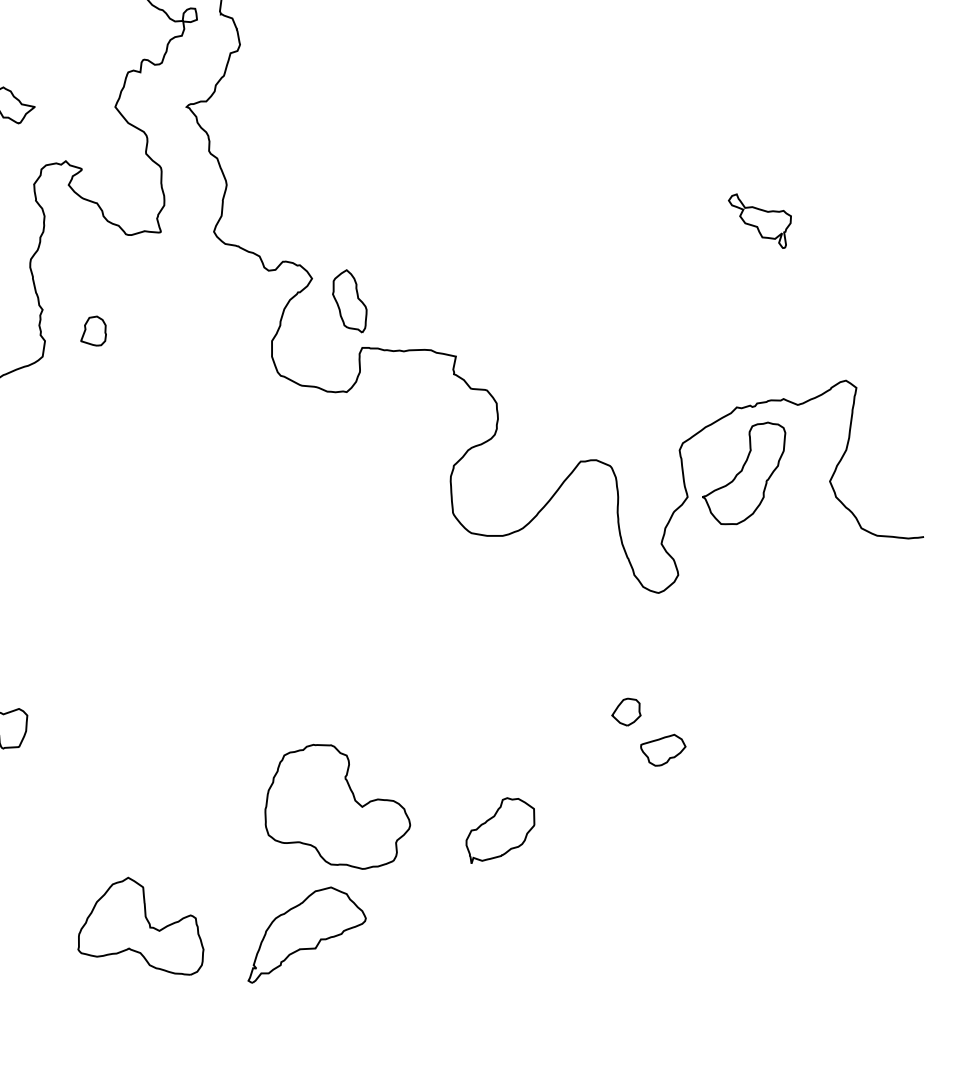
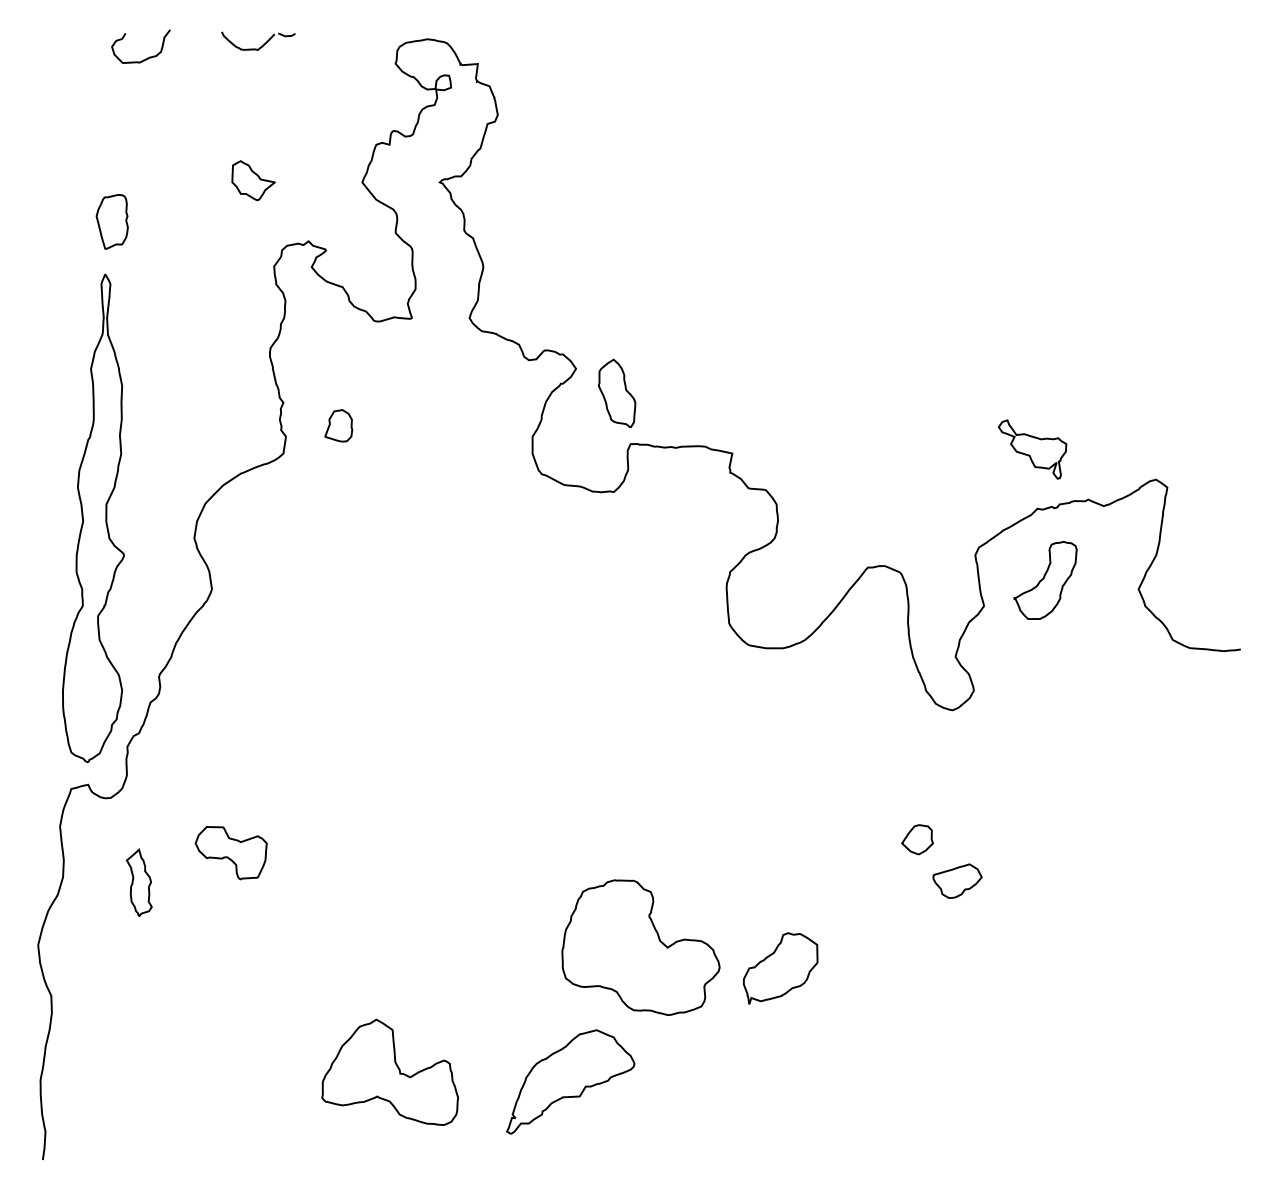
part: (759, 221) -> (1032, 449), moved
part: (744, 473) -> (1045, 580), size x0.7
part: (337, 806) -> (640, 947), moved

